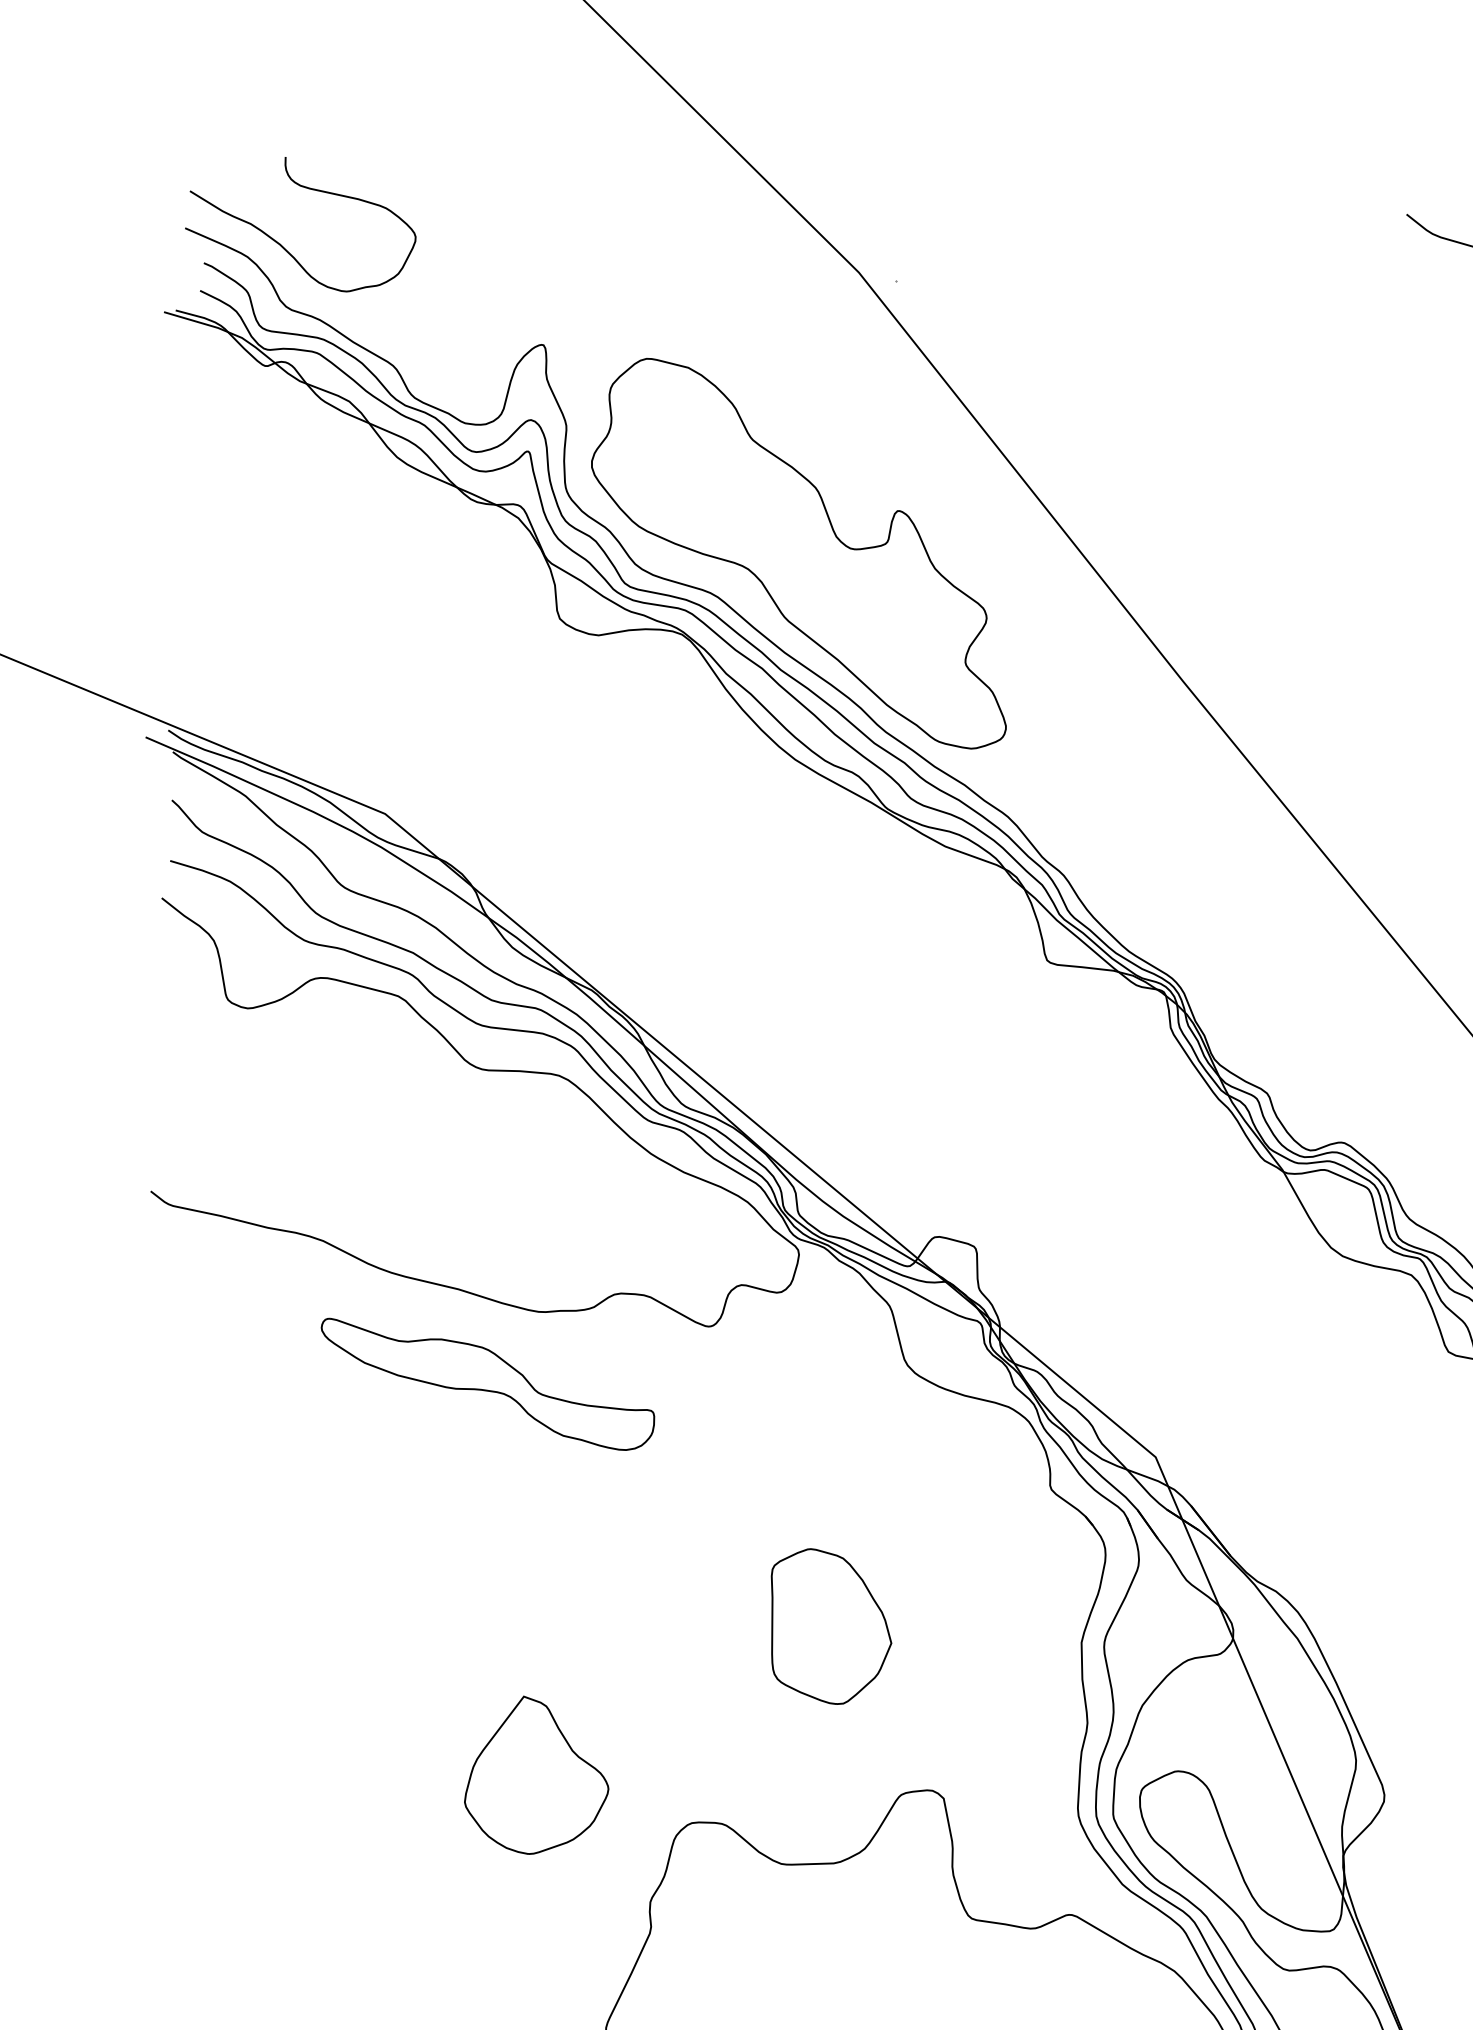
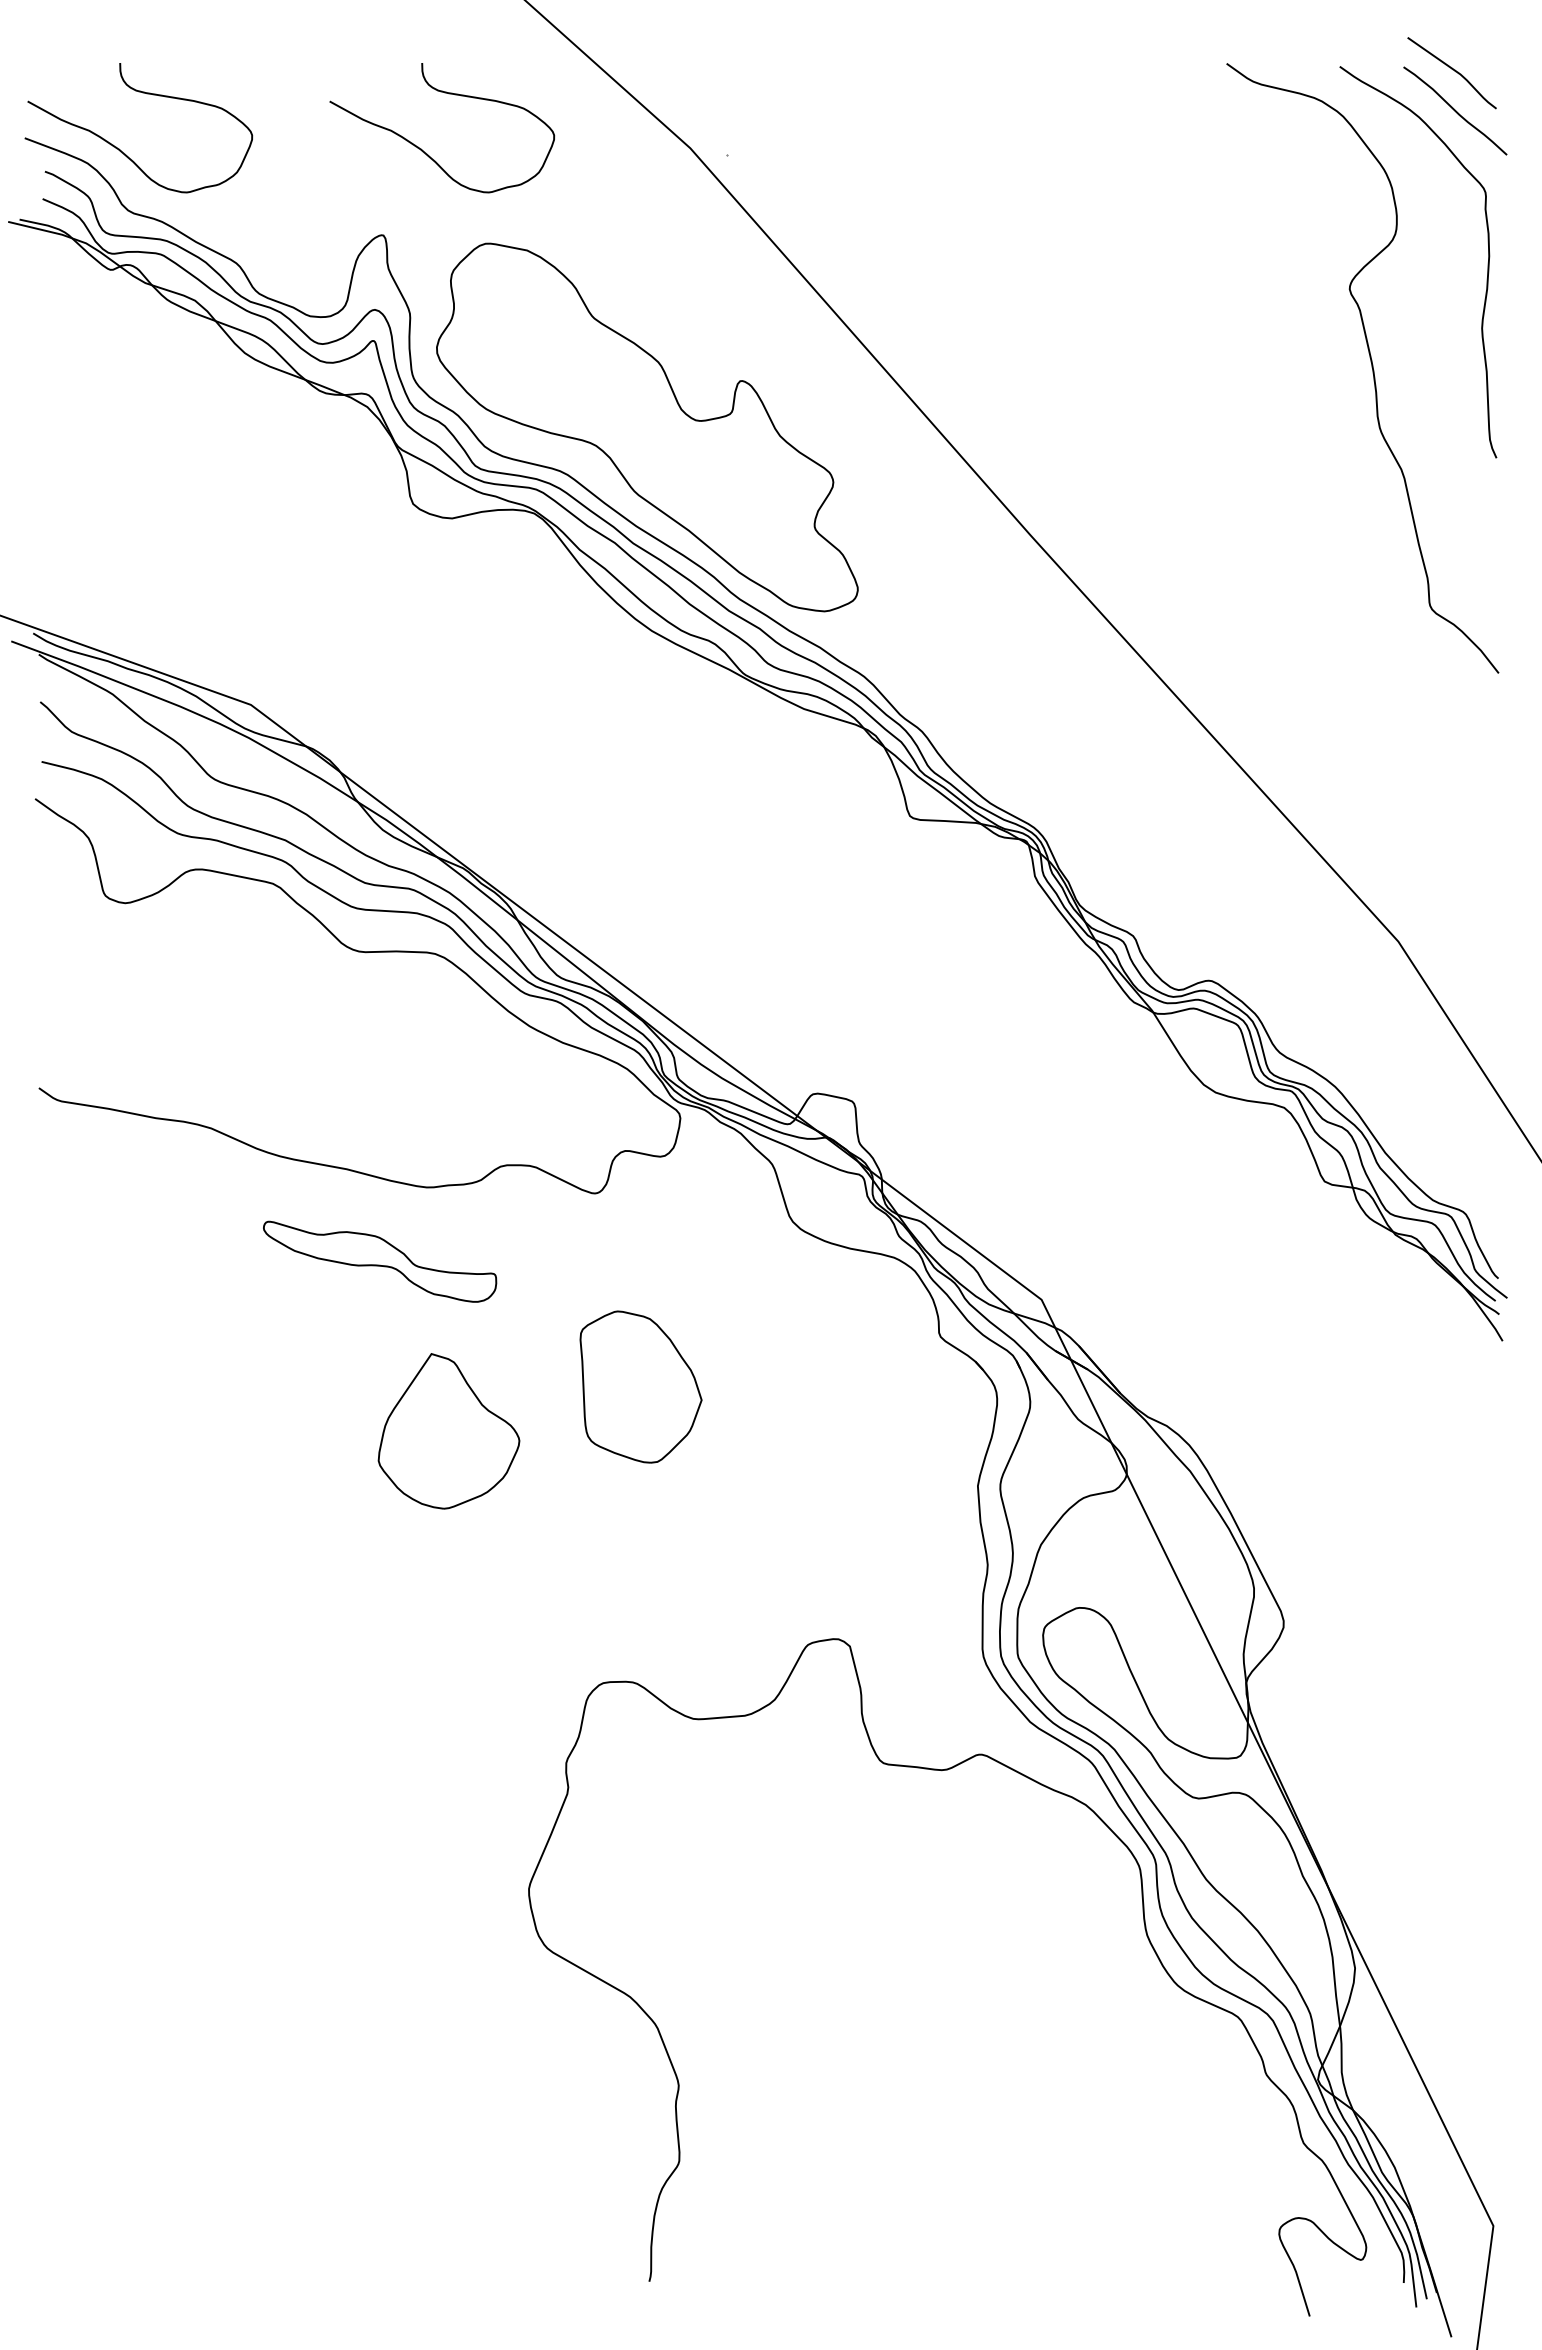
curve: (586, 259) -> (421, 148), added
part: (486, 1384) -> (379, 1261), size x0.7
part: (830, 1626) -> (640, 1386), moved
part: (537, 1776) -> (448, 1431), moved

